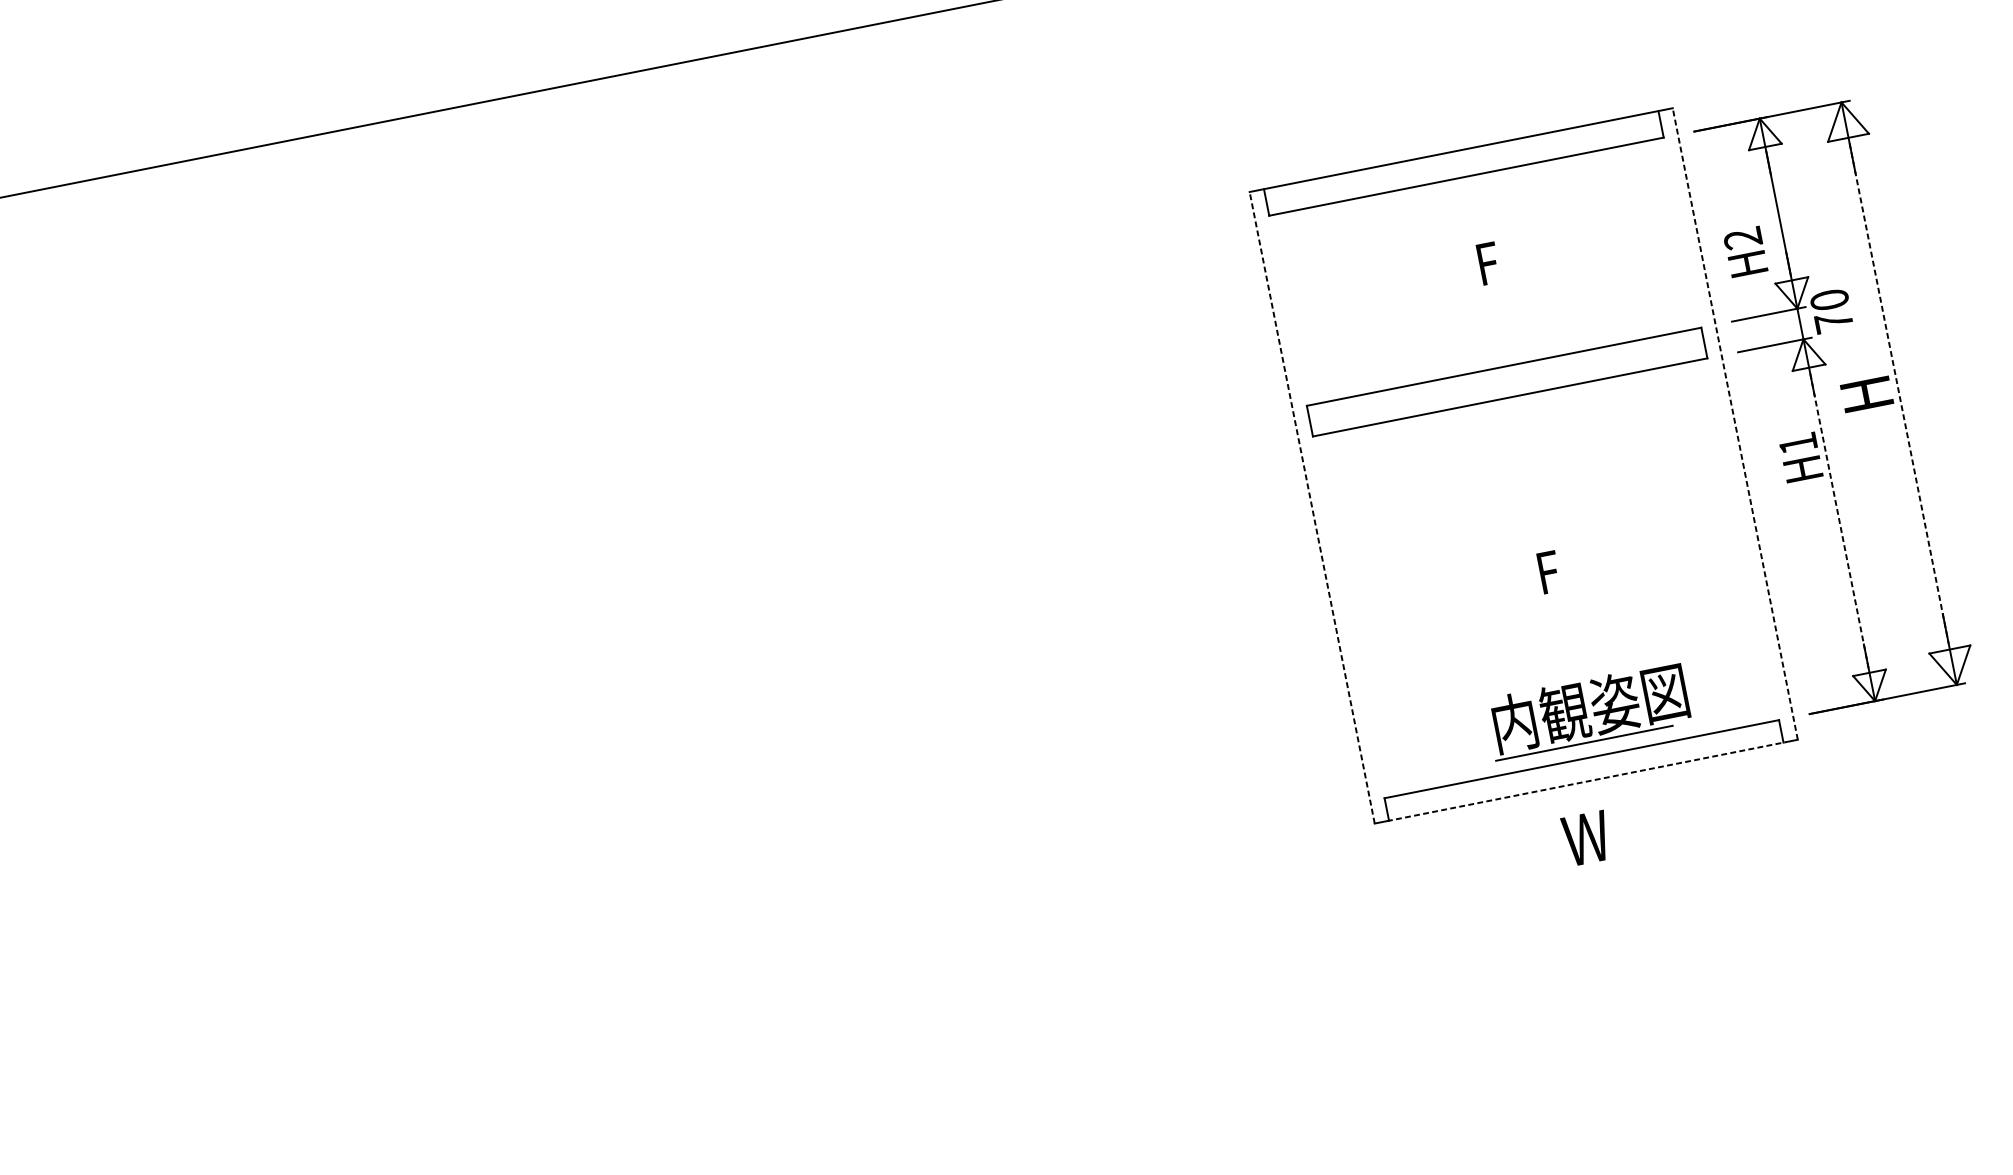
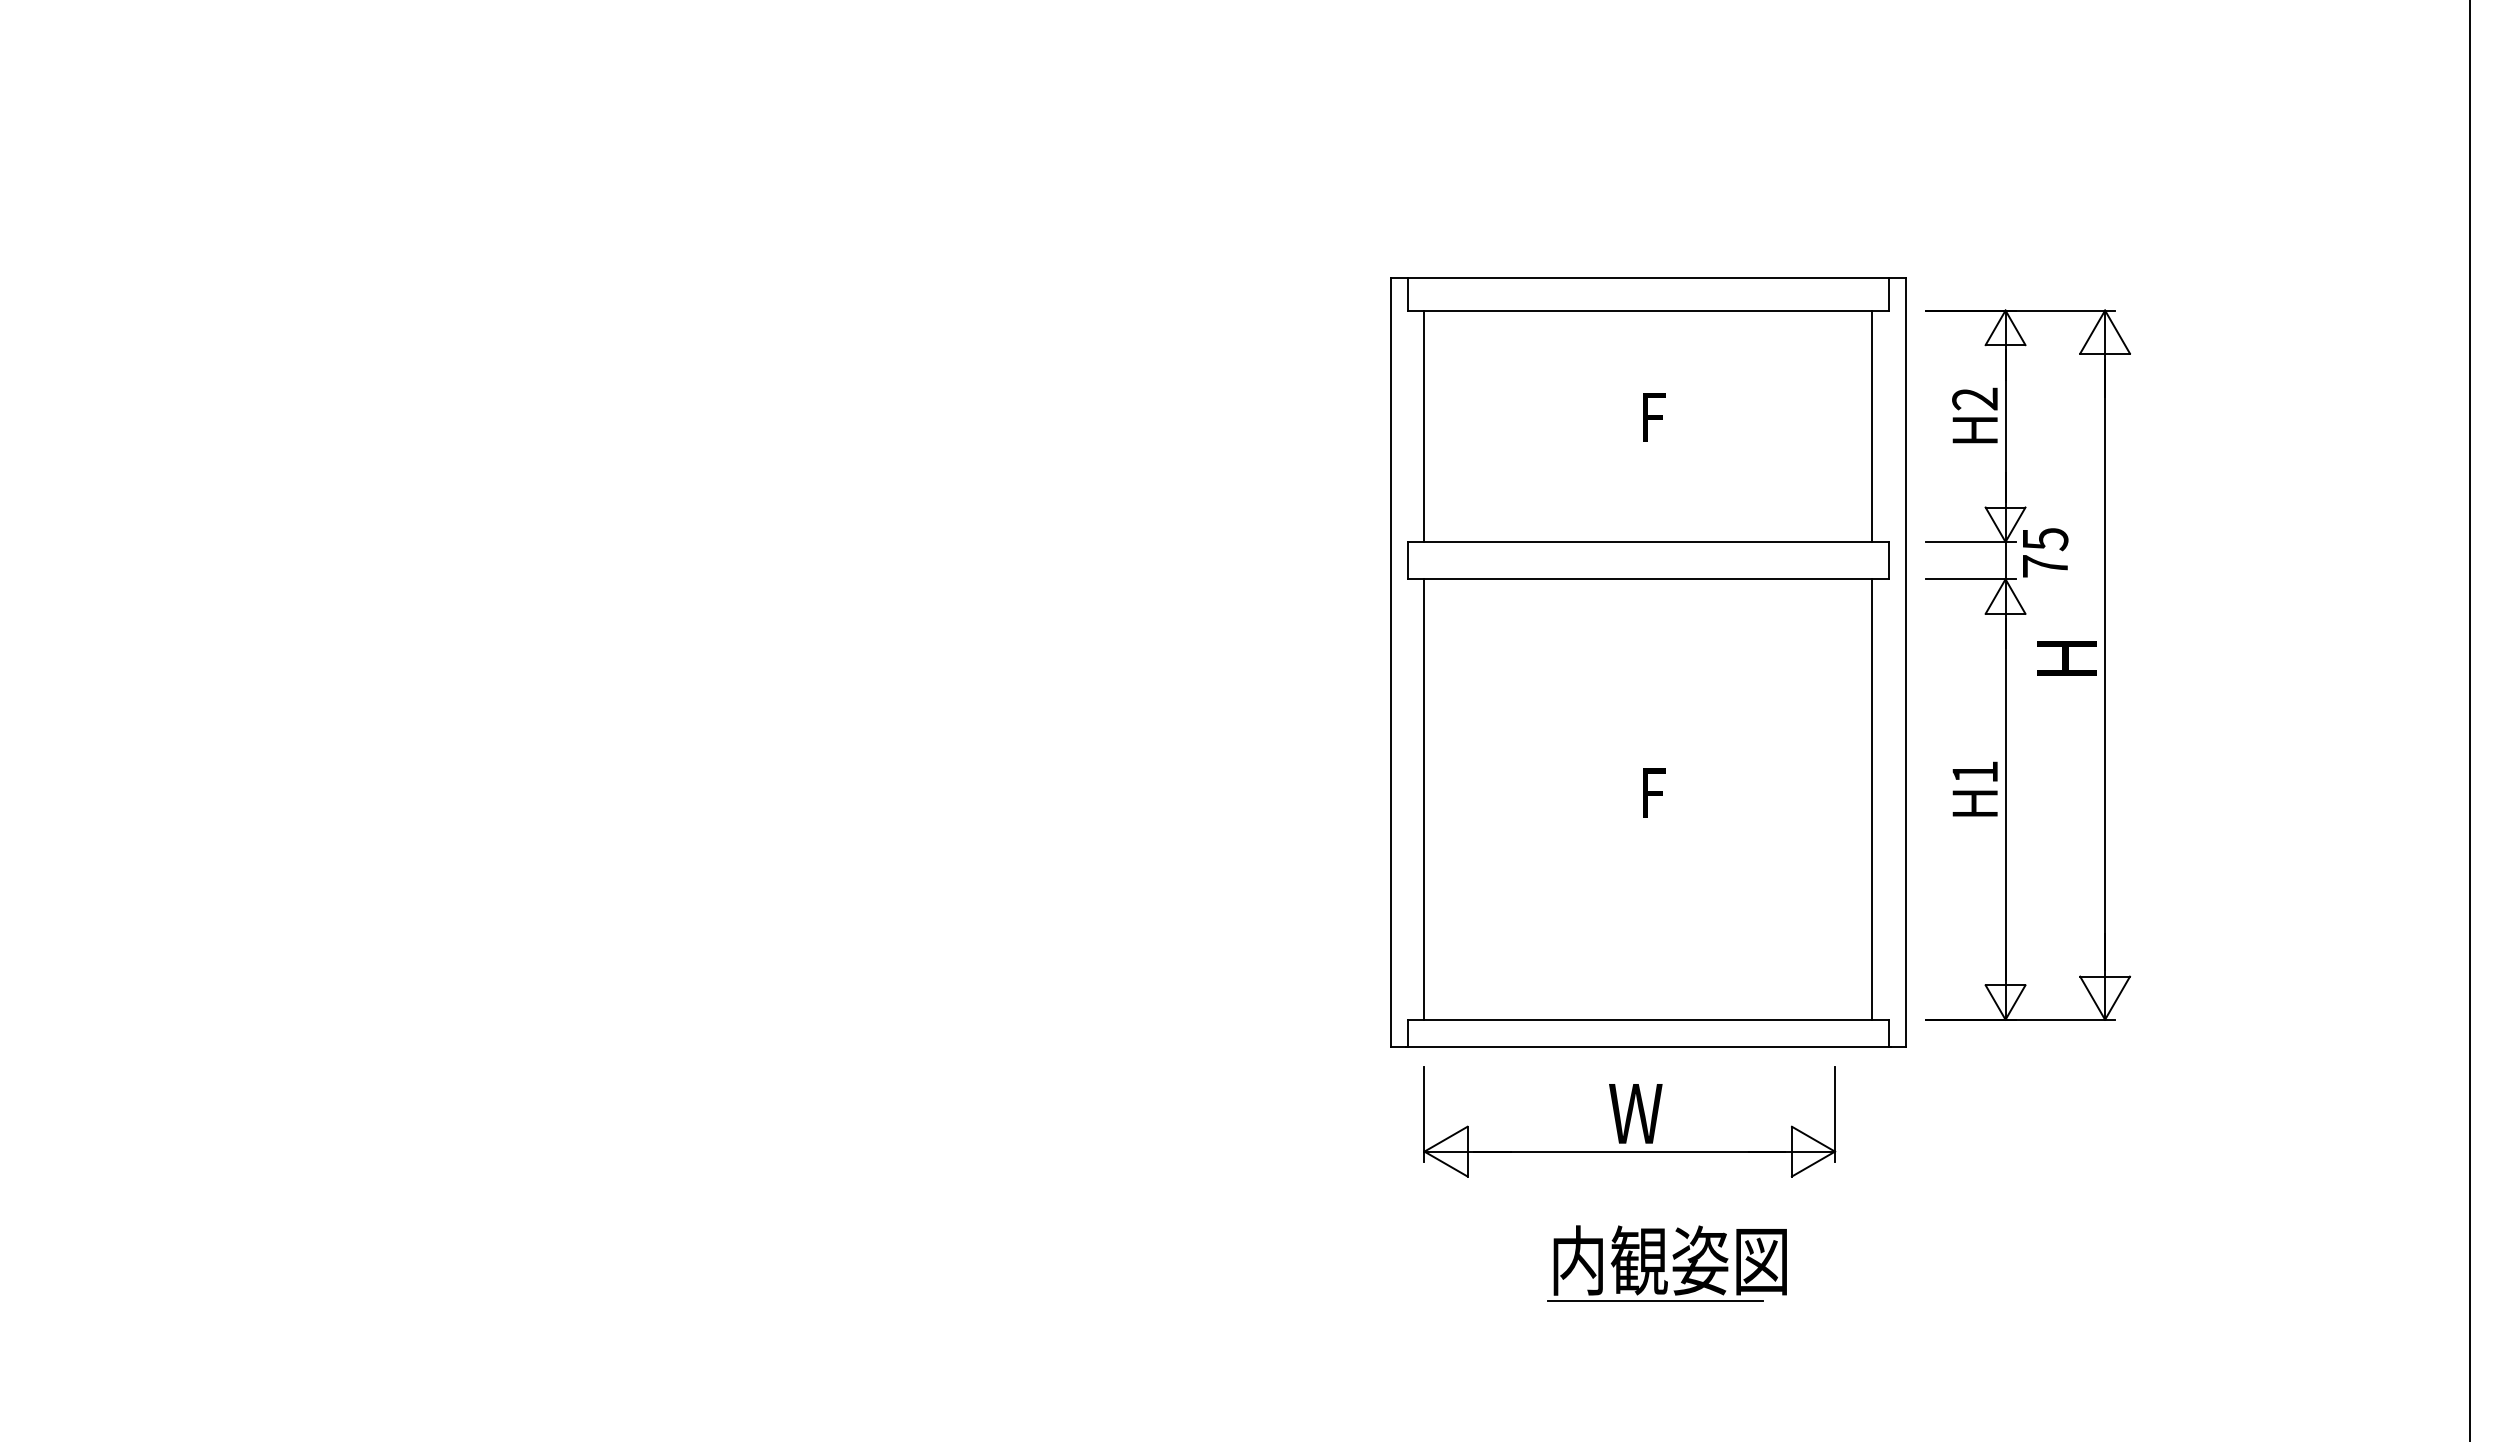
line: (1669, 234) -> (1872, 425), added
text: (1745, 252) -> (1974, 415), moved
text: (1829, 300) -> (2045, 539), 70 -> 75
line: (1301, 307) -> (1424, 425), added
line: (1899, 393) -> (2105, 665), dashed -> solid
line: (1735, 423) -> (1906, 662), dashed -> solid
text: (1800, 457) -> (1974, 788), moved
line: (1311, 507) -> (1390, 662), dashed -> solid
line: (1839, 520) -> (2005, 799), dashed -> solid
line: (1729, 541) -> (1872, 799), added
line: (1362, 614) -> (1424, 799), added
part: (1587, 710) -> (1666, 1263), moved
line: (1586, 781) -> (1648, 1047), dashed -> solid
part: (1587, 870) -> (1629, 1151), added

